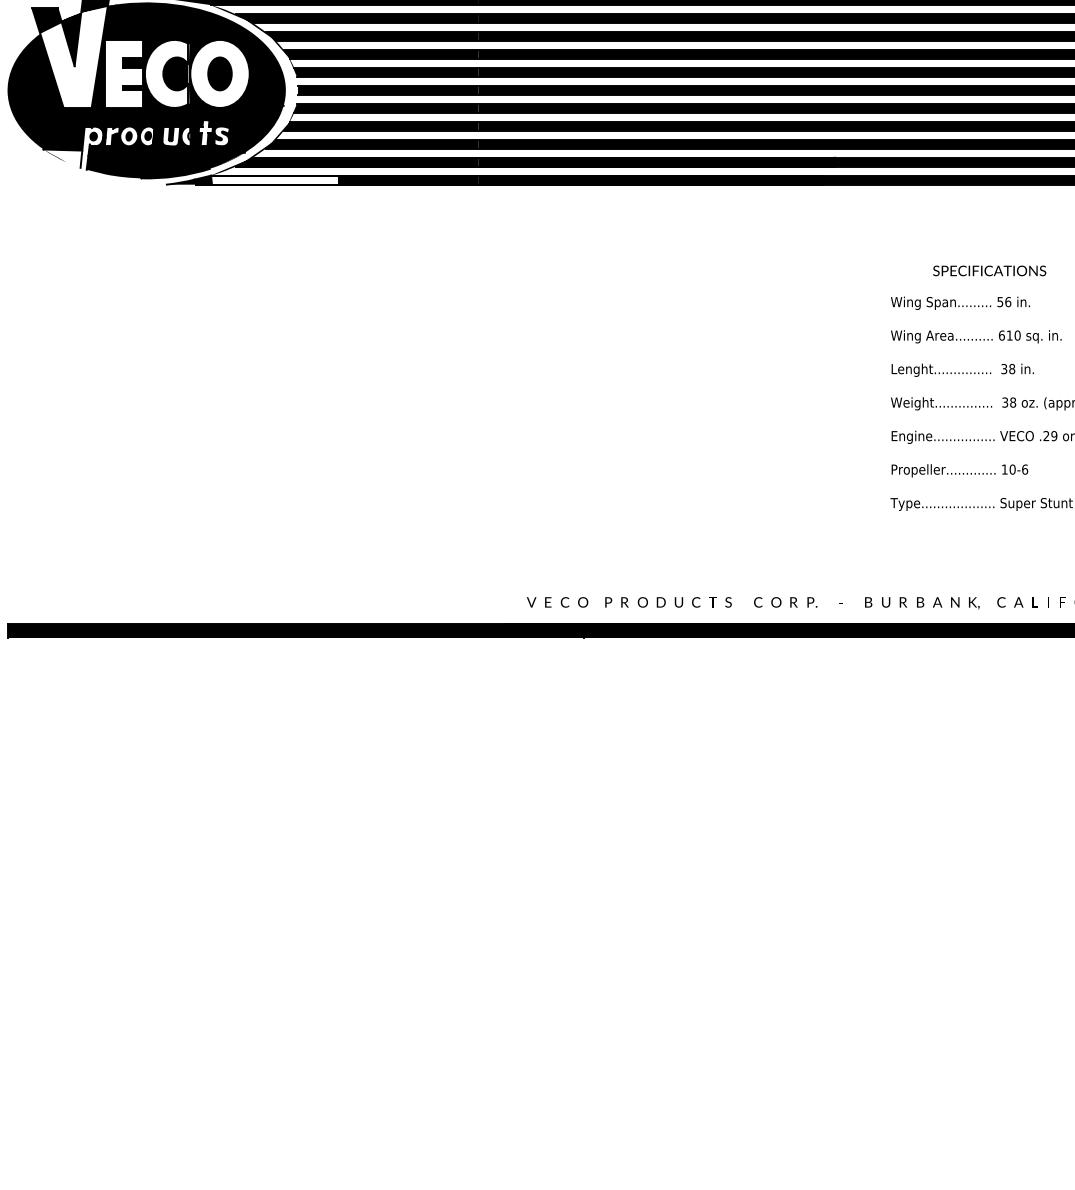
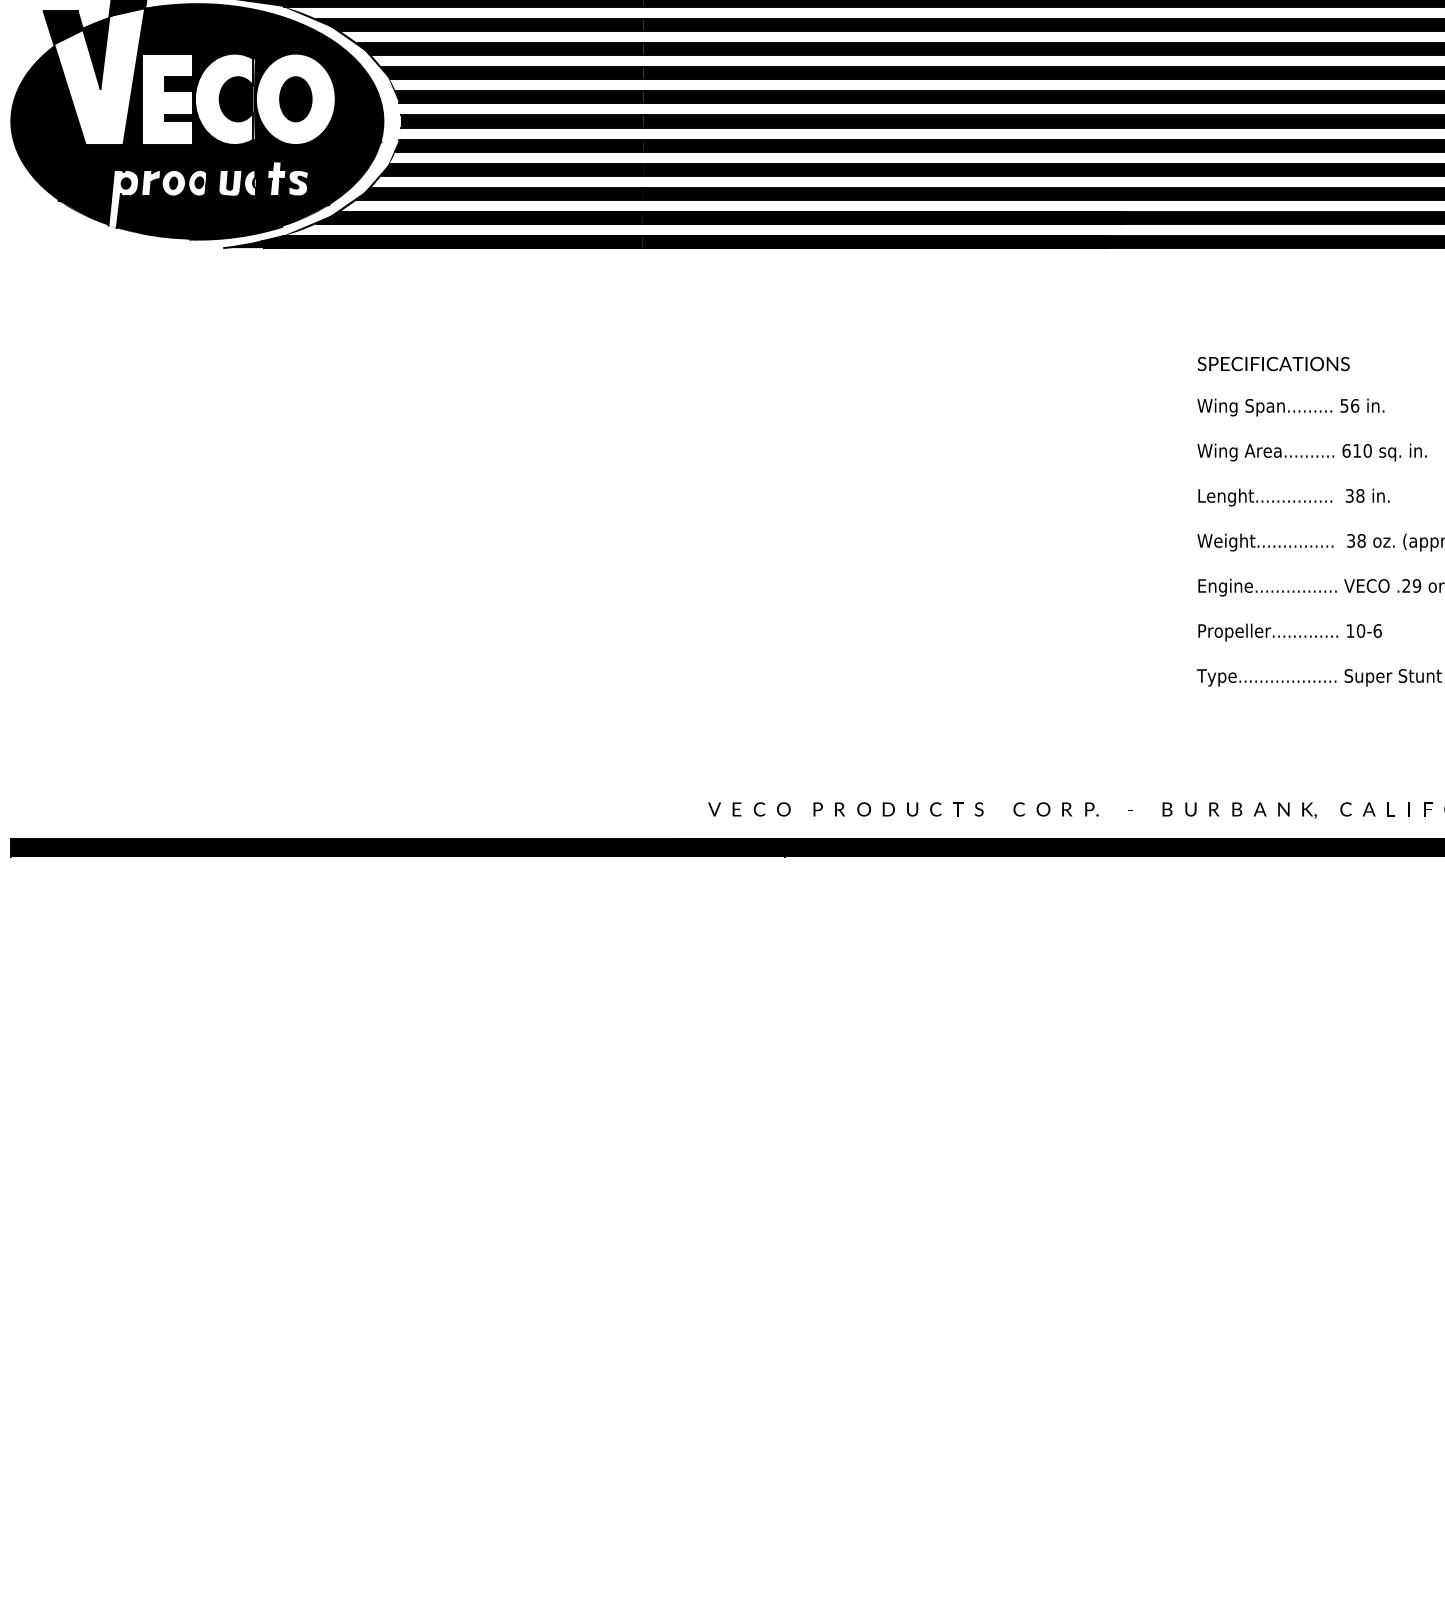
fill: (72, 161) -> (97, 216), added
fill: (274, 179) -> (369, 241), added
text: (989, 270) -> (1273, 363), moved

